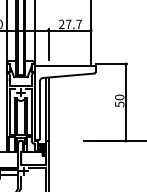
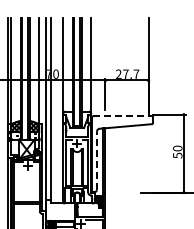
line: (66, 65) -> (123, 116), solid -> dashed
line: (39, 109) -> (96, 160), solid -> dashed

